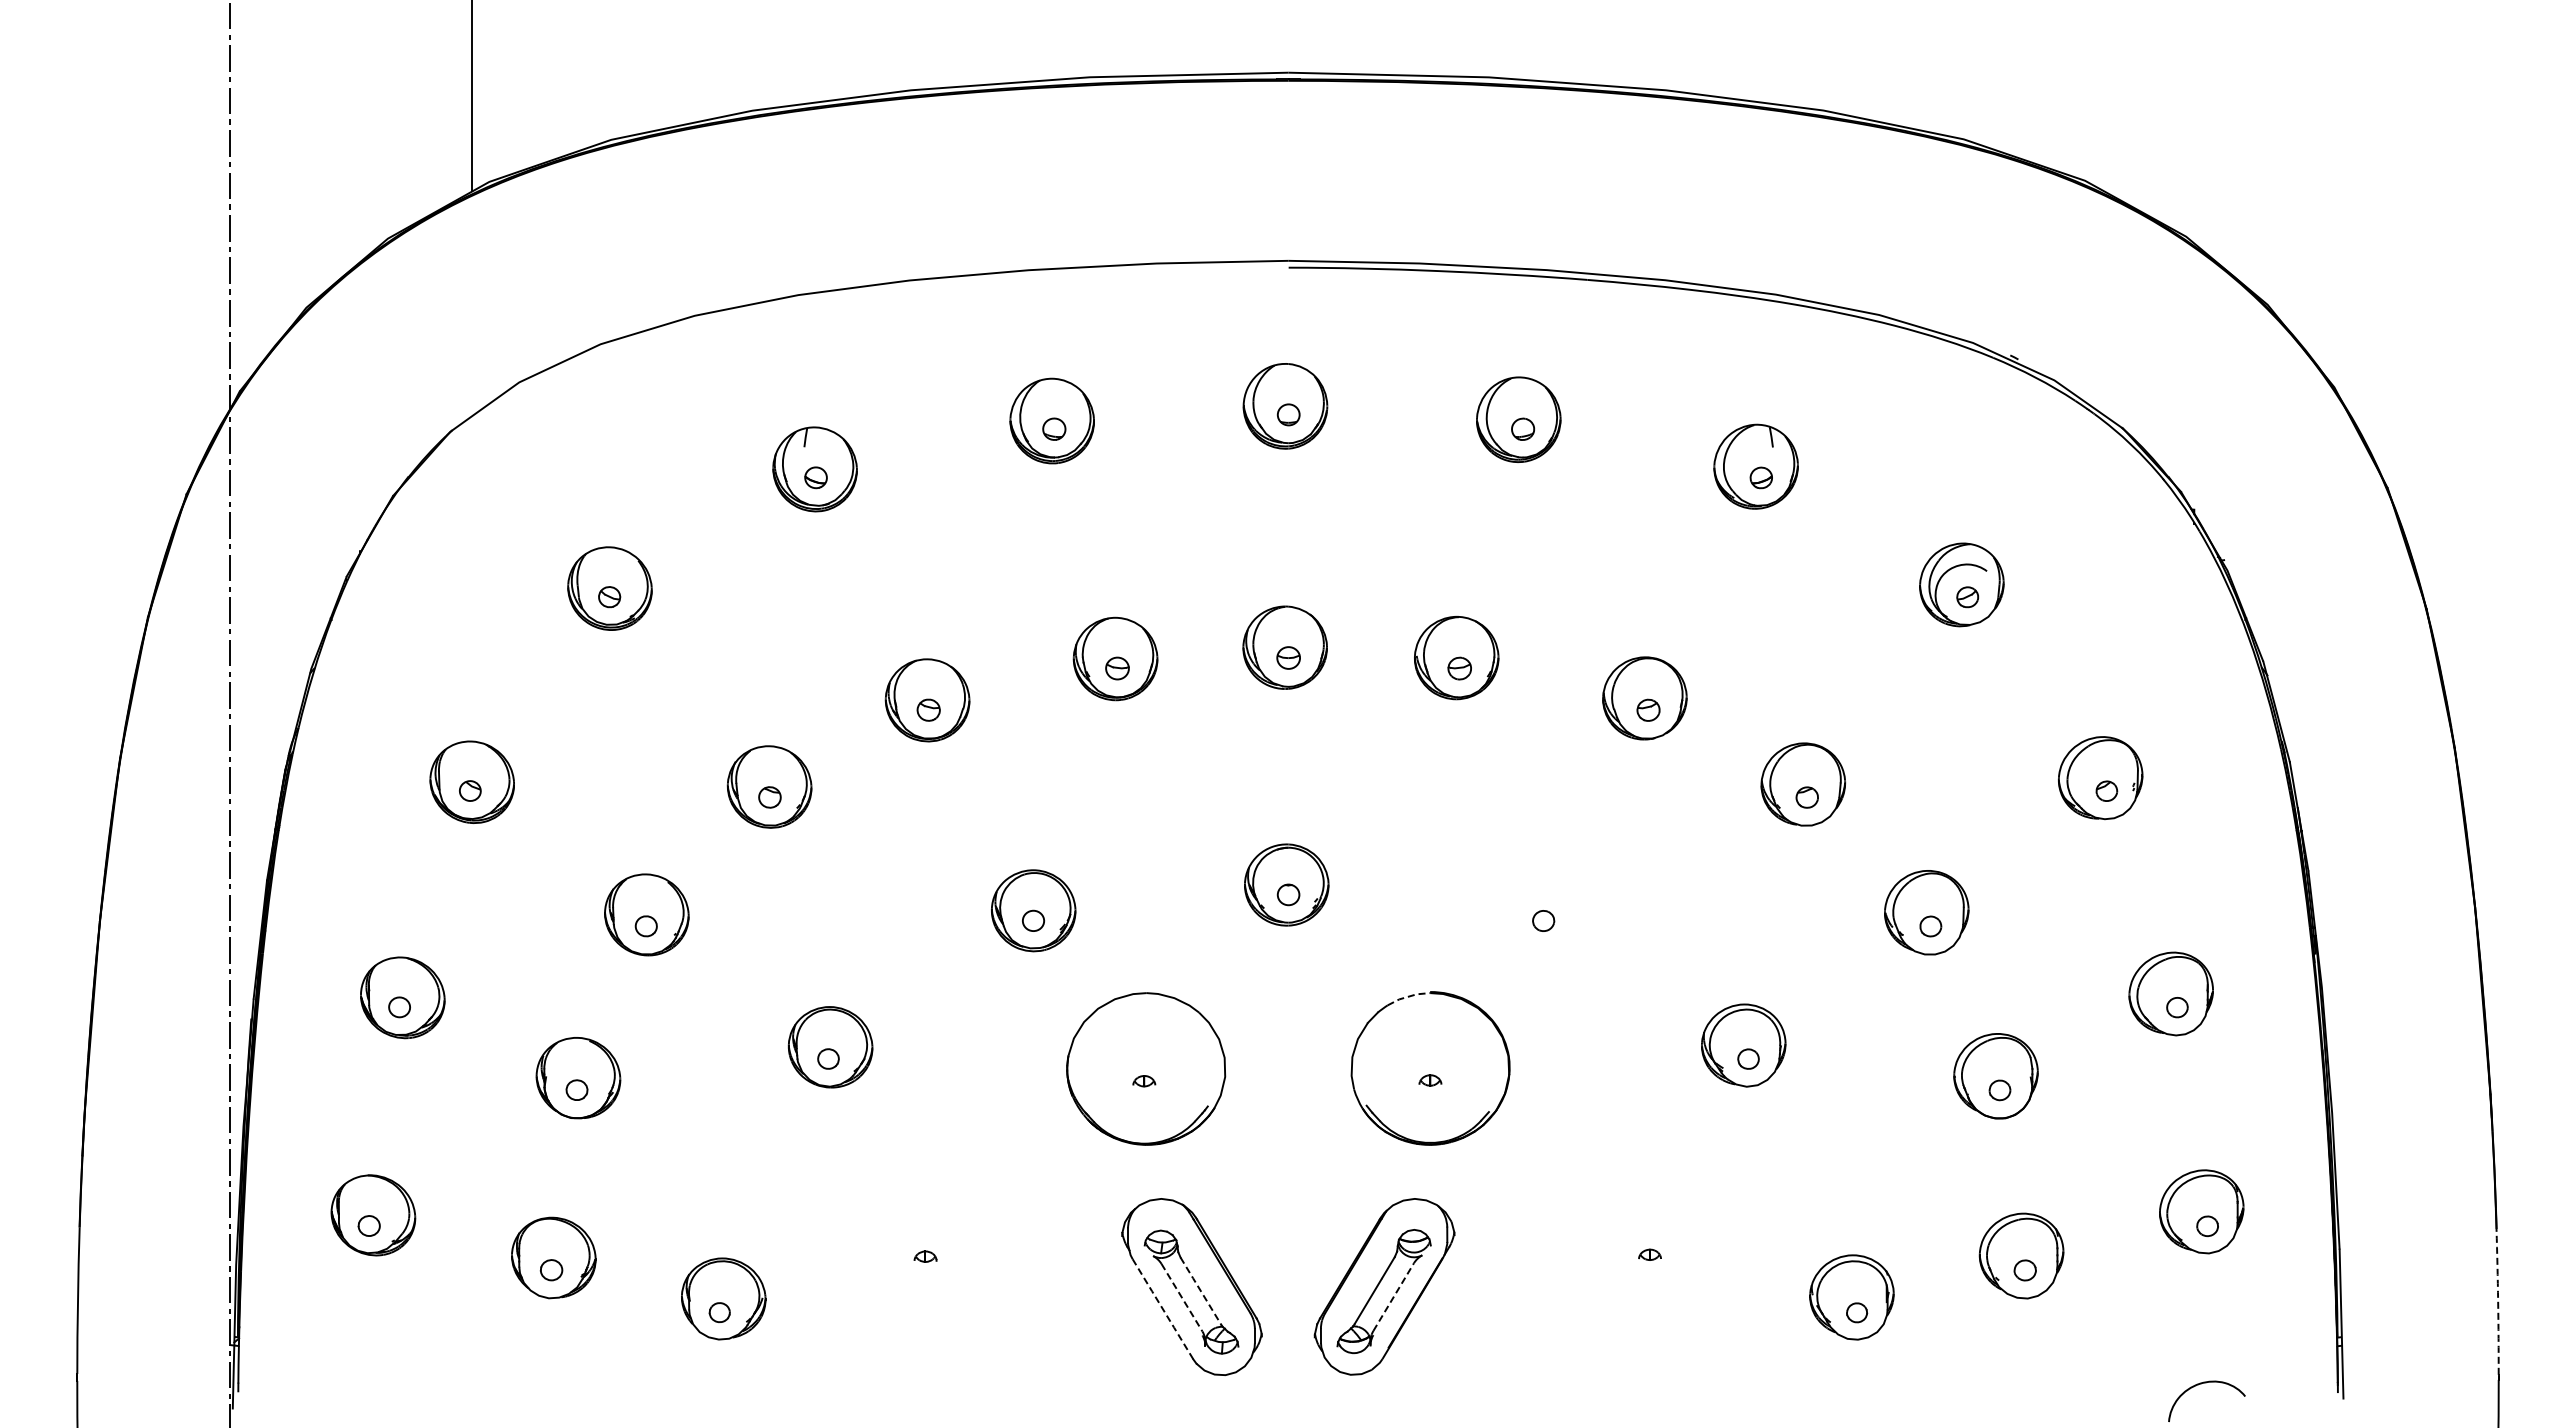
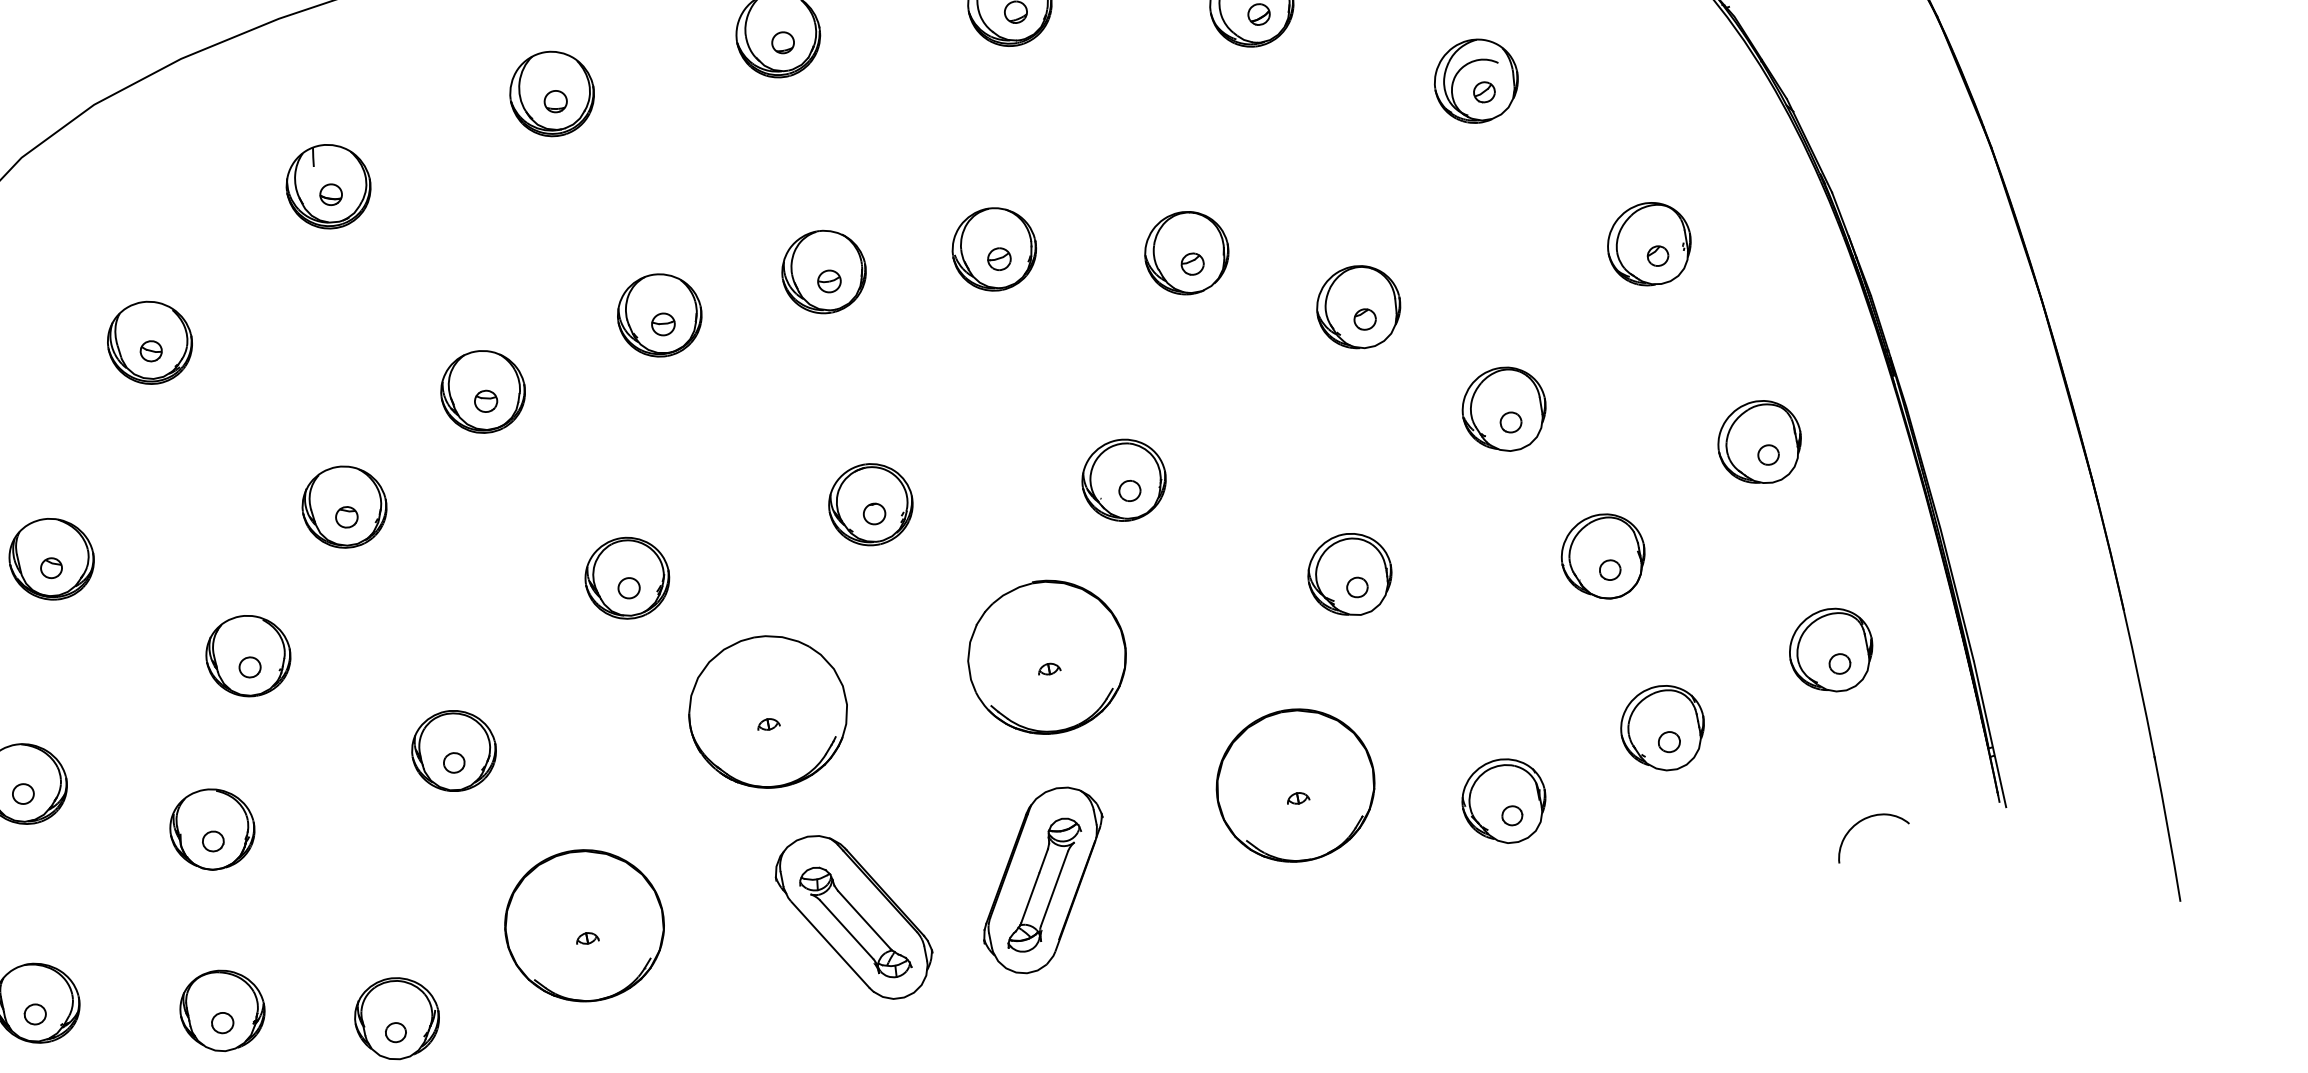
part: (1539, 909) -> (1123, 480), added
line: (1408, 996) -> (1011, 590), dashed -> solid
part: (1649, 1241) -> (1294, 785), added
part: (925, 1243) -> (584, 925), added
line: (1201, 1291) -> (864, 919), dashed -> solid
line: (1393, 1296) -> (1054, 888), dashed -> solid
line: (1182, 1298) -> (847, 930), dashed -> solid
arc: (2498, 1301) -> (2139, 682), dashed -> solid
line: (1163, 1309) -> (830, 944), dashed -> solid

